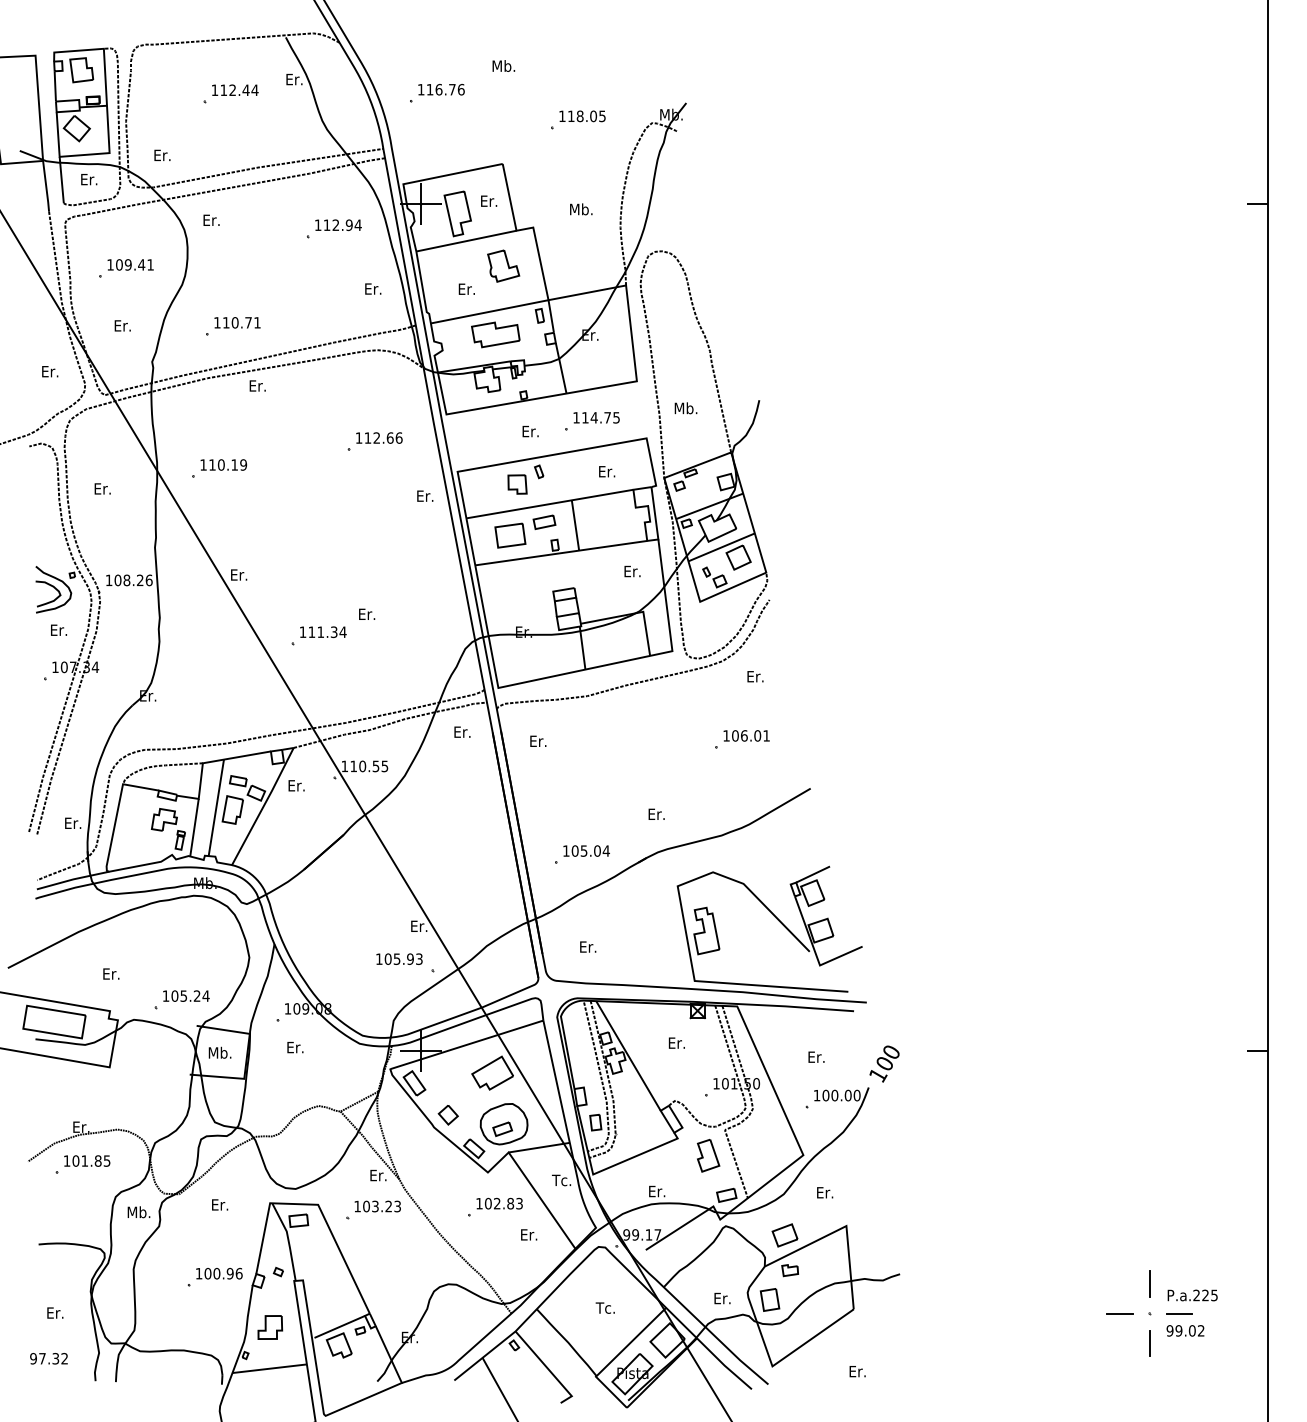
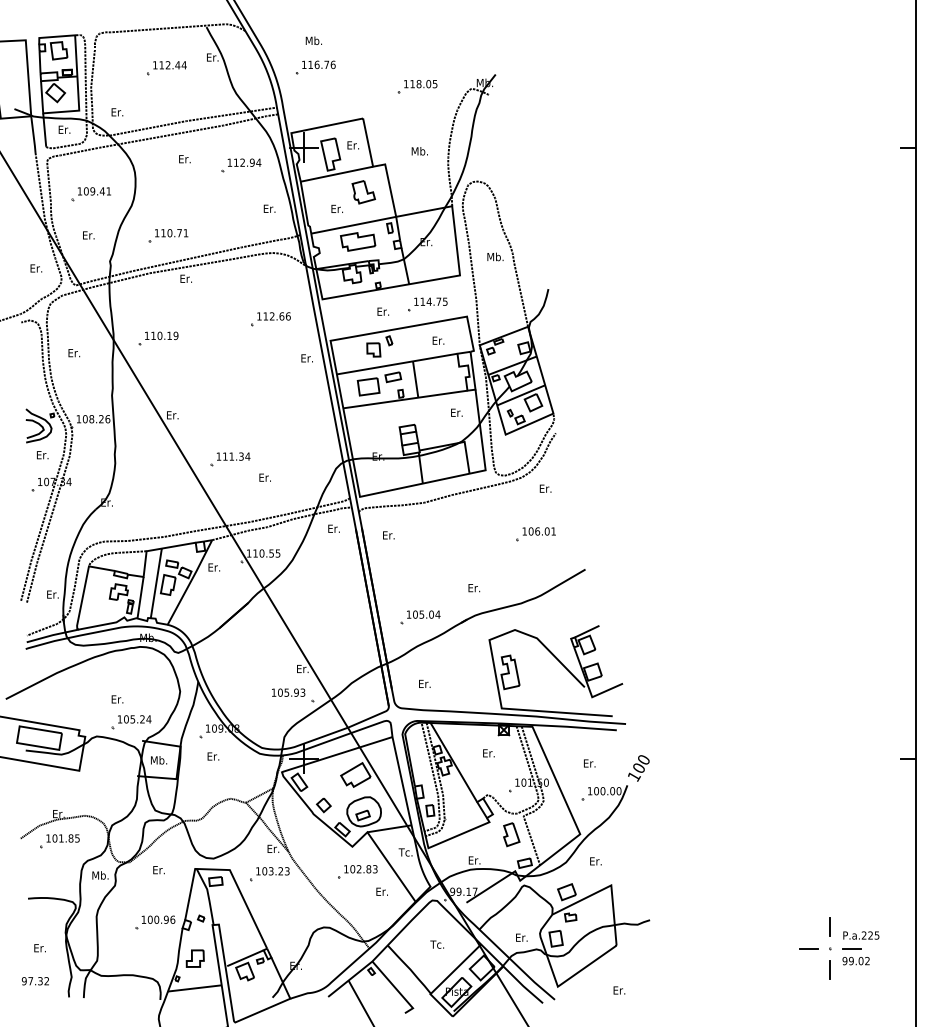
text: (503, 65) -> (313, 40), moved
text: (211, 220) -> (184, 159), moved
text: (686, 407) -> (495, 256), moved
text: (366, 614) -> (264, 477), moved
text: (111, 974) -> (117, 699), moved

